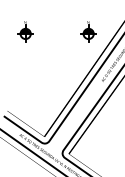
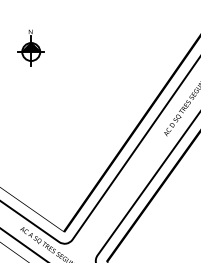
part: (88, 31) -> (141, 47), removed

